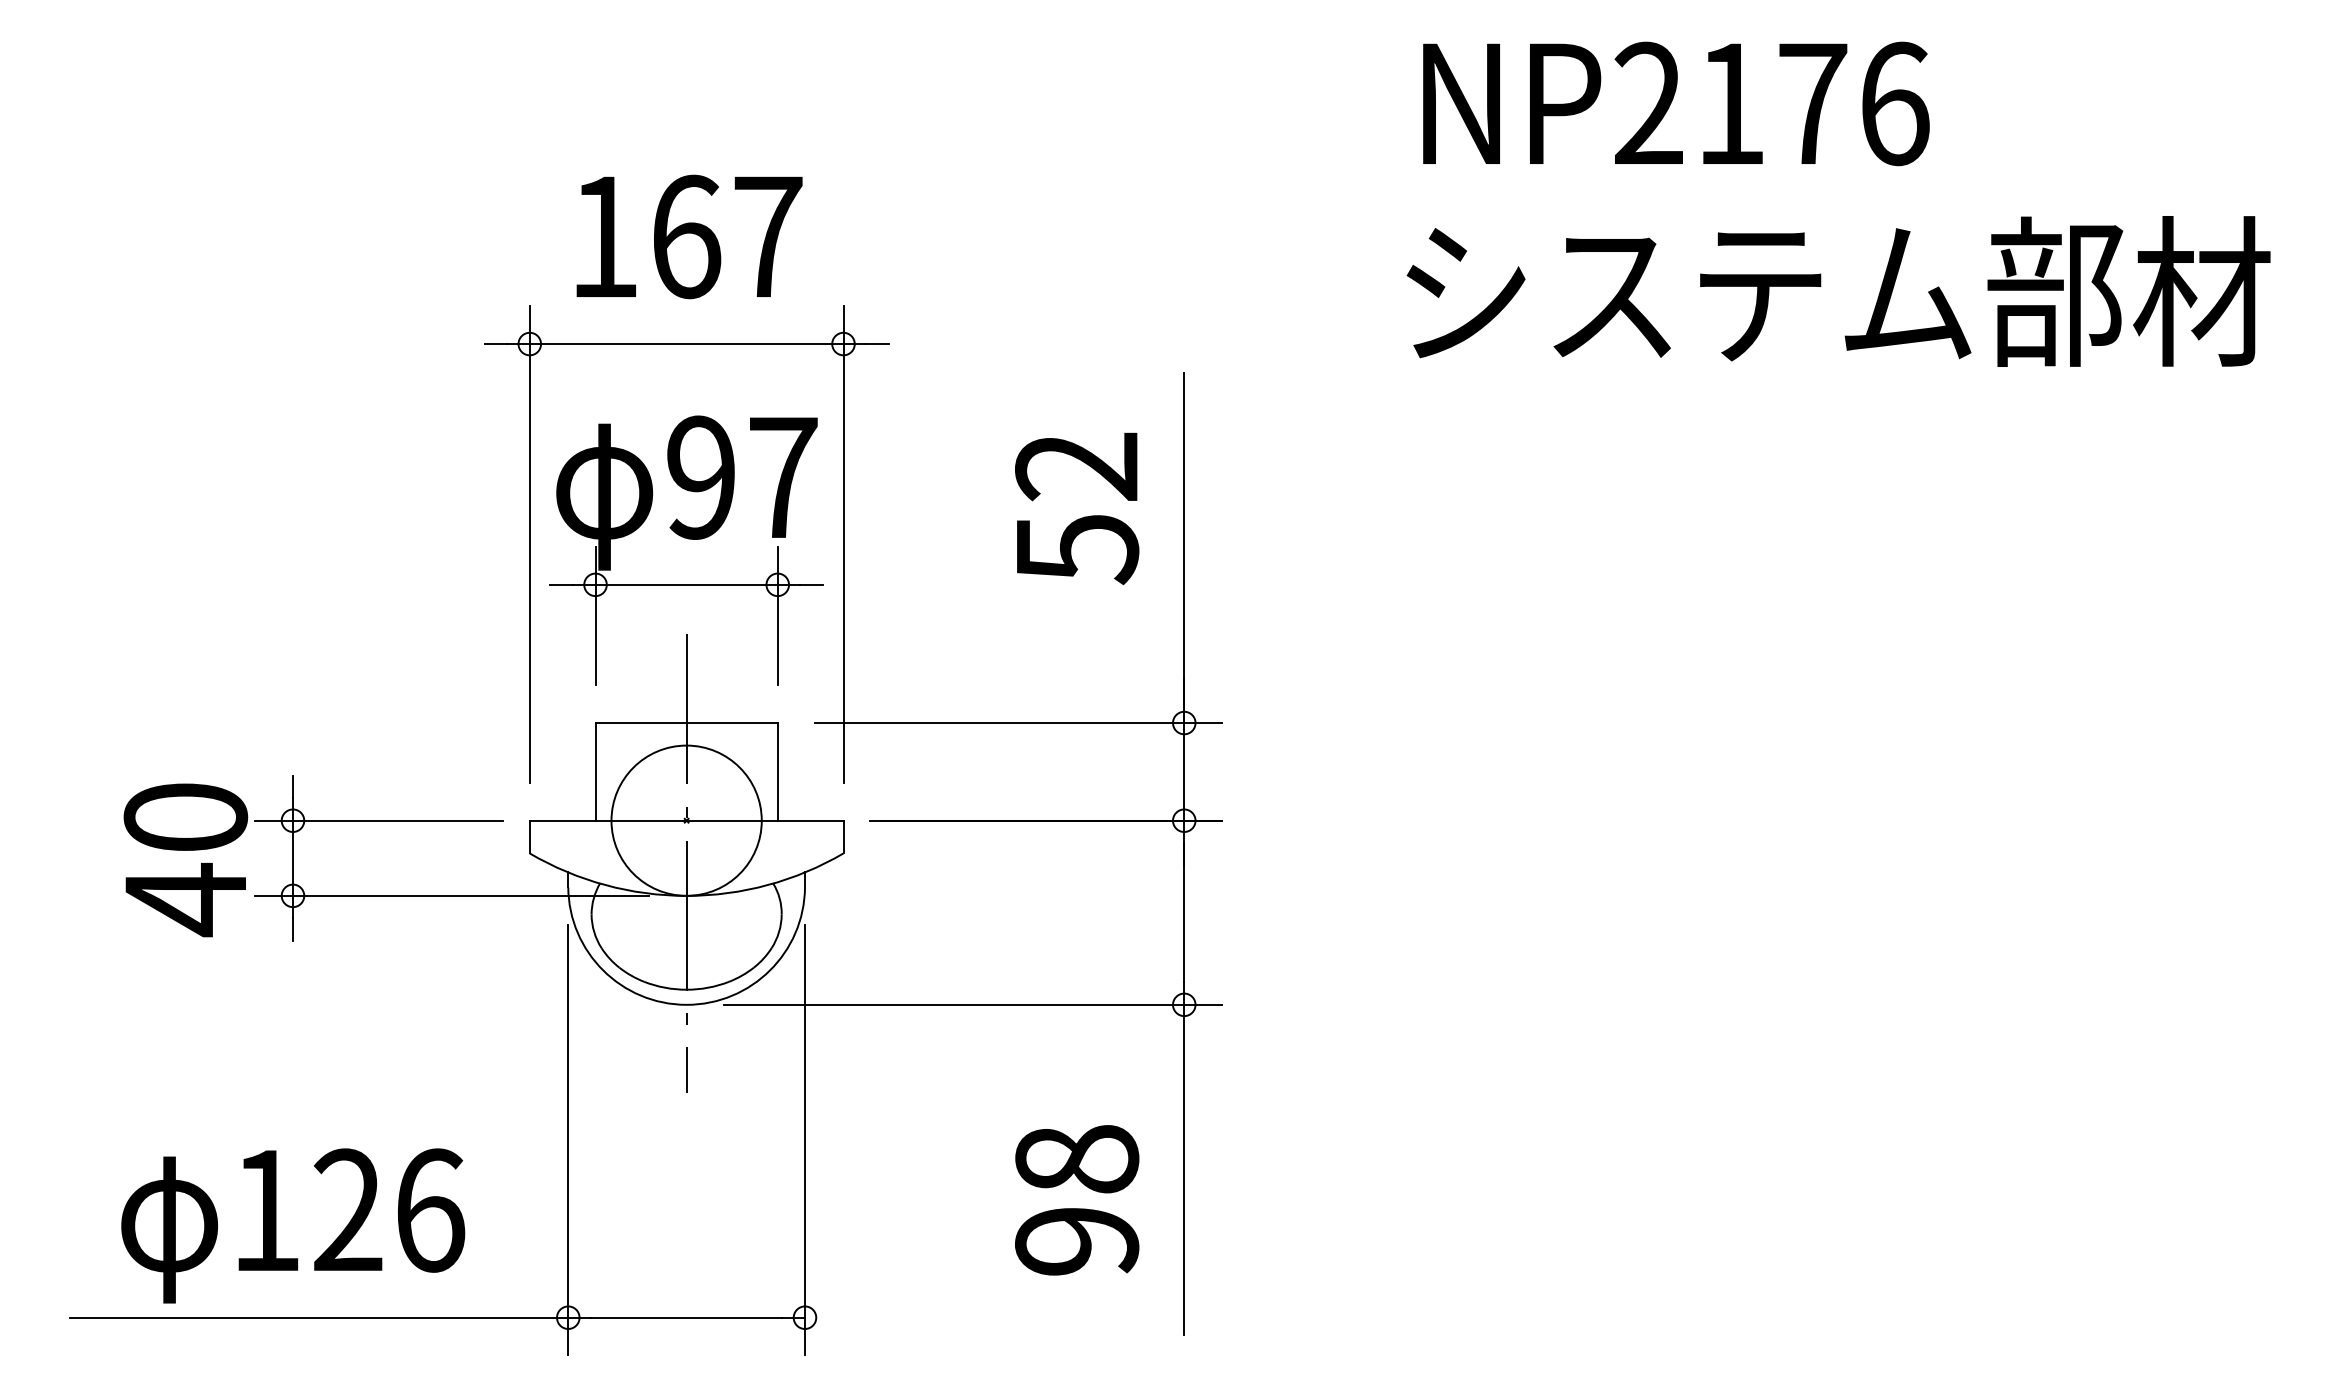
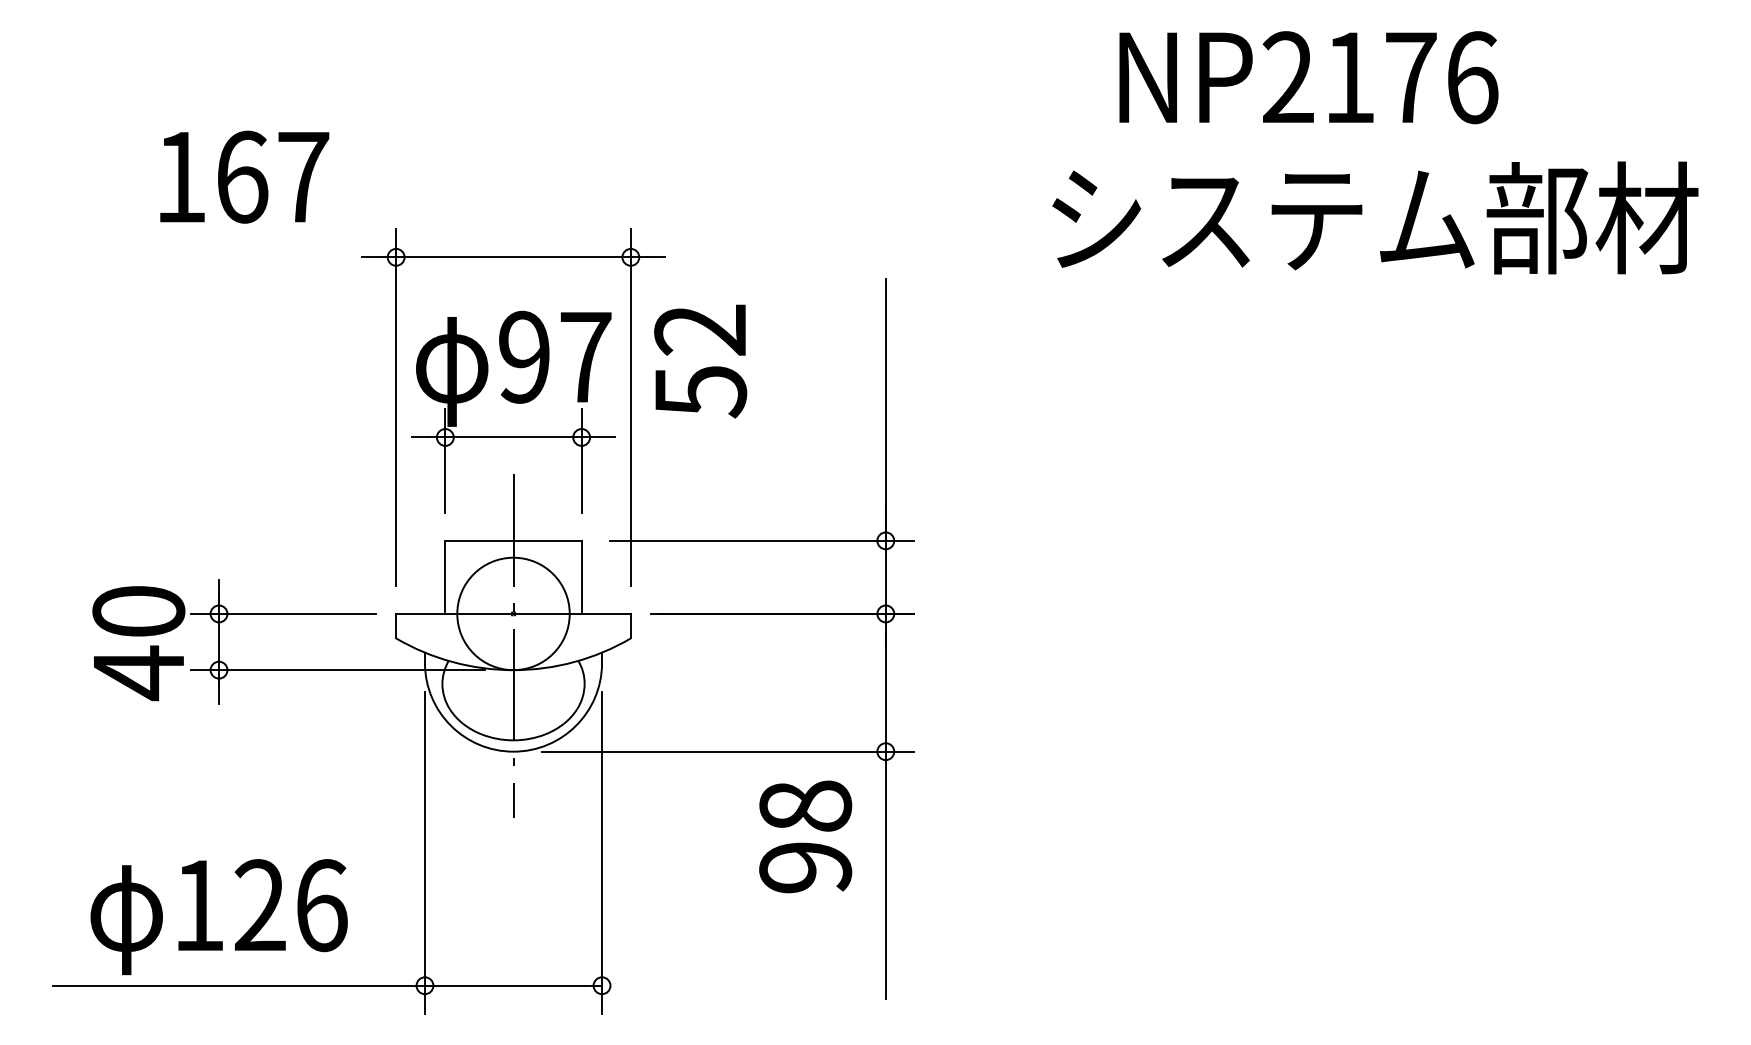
text: (1675, 103) -> (1308, 77), moved
text: (689, 236) -> (244, 176), moved
text: (1076, 508) -> (700, 361), moved
text: (1076, 1199) -> (805, 836), moved

